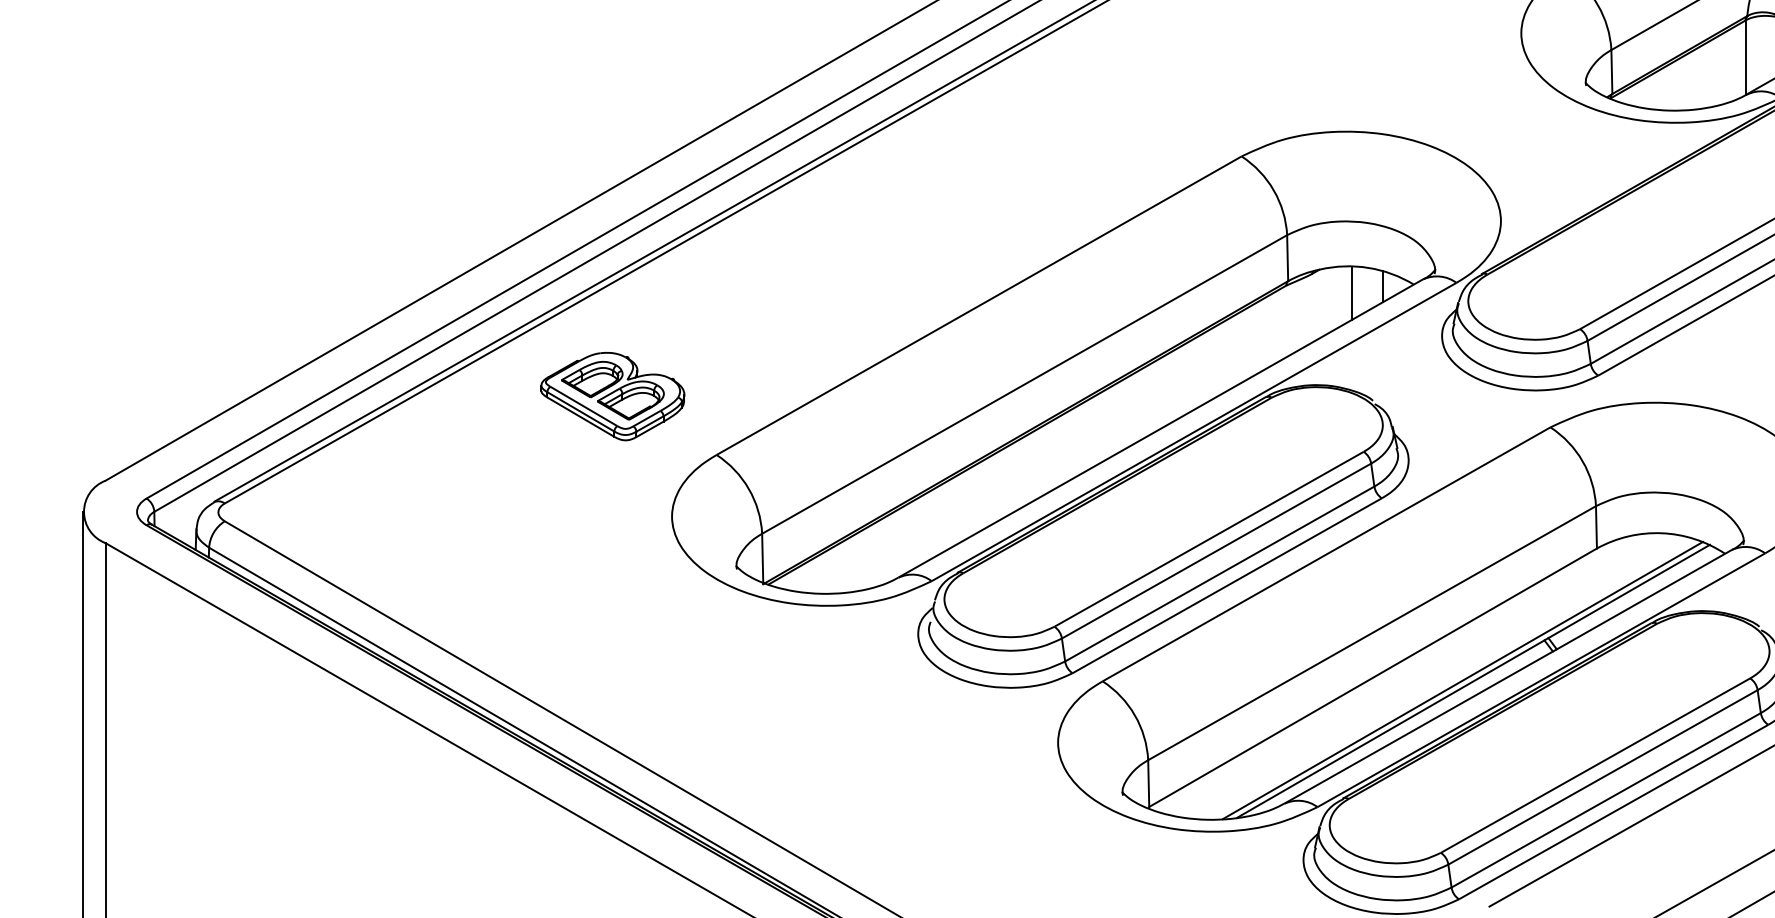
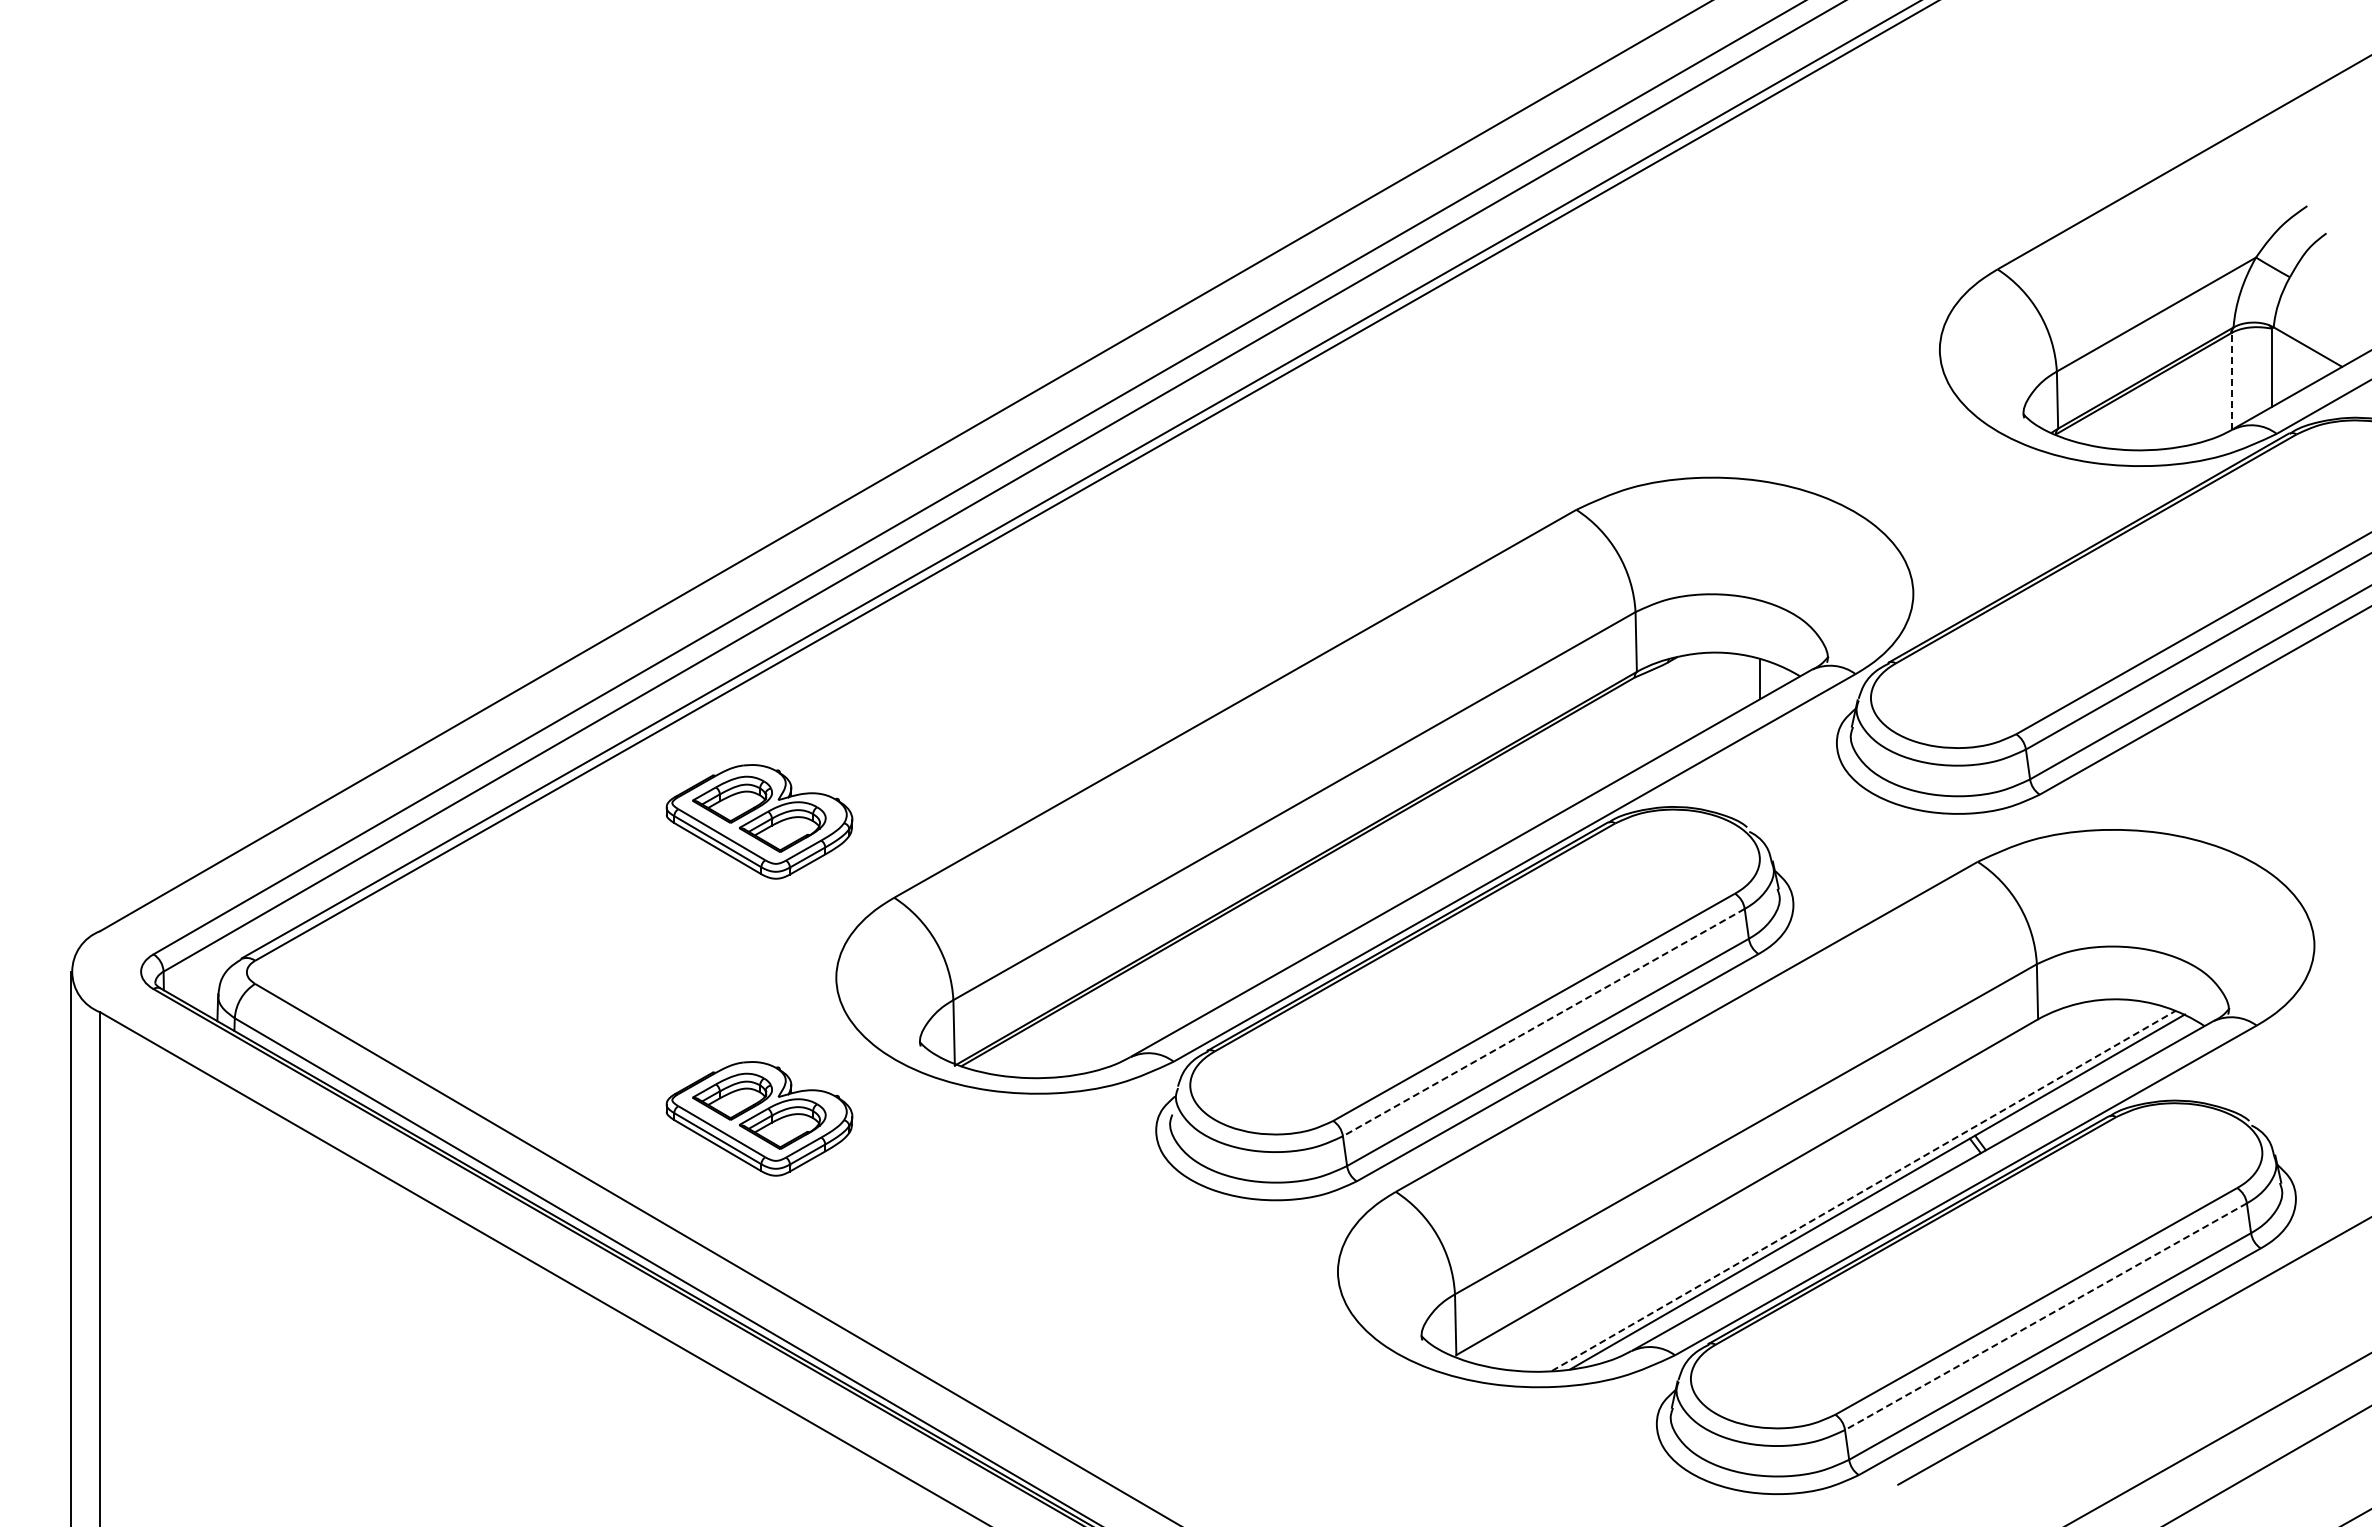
line: (1745, 57) -> (2231, 381), solid -> dashed
line: (1352, 293) -> (1720, 687), removed
line: (1216, 550) -> (1543, 1022), solid -> dashed
part: (612, 624) -> (759, 1118), added
line: (1463, 680) -> (1864, 1190), solid -> dashed
line: (1602, 777) -> (2045, 1316), solid -> dashed

